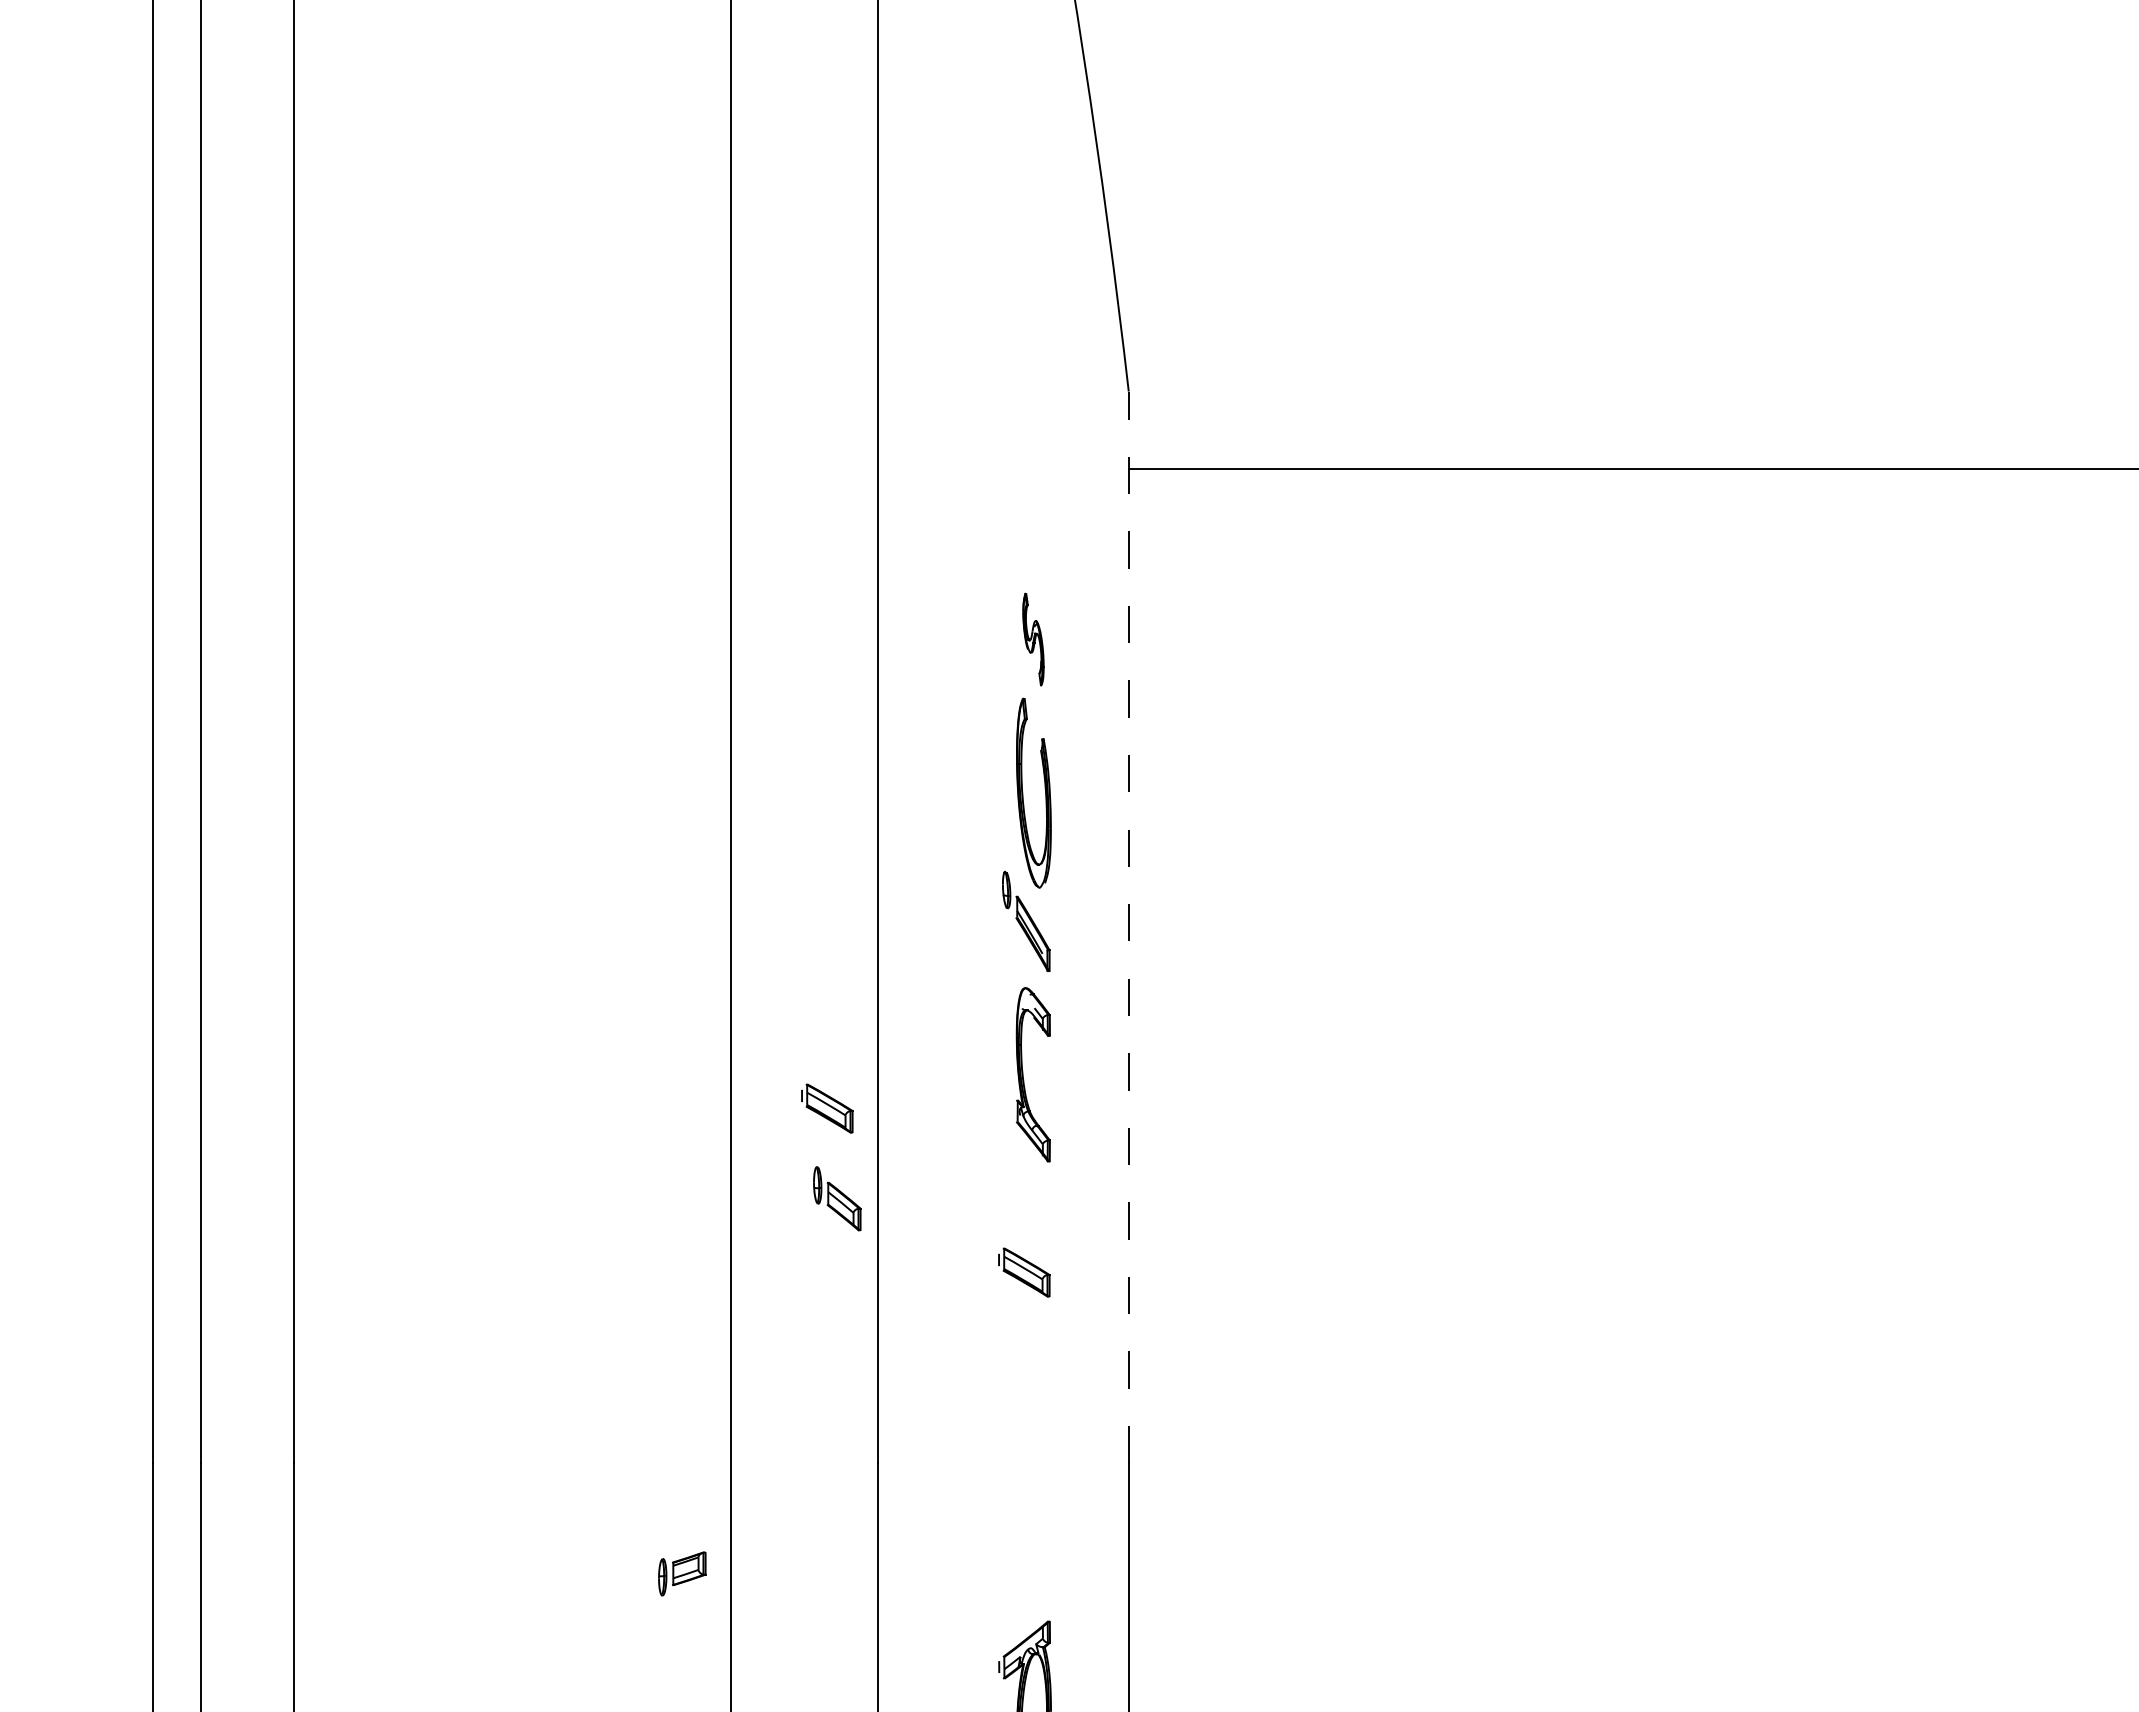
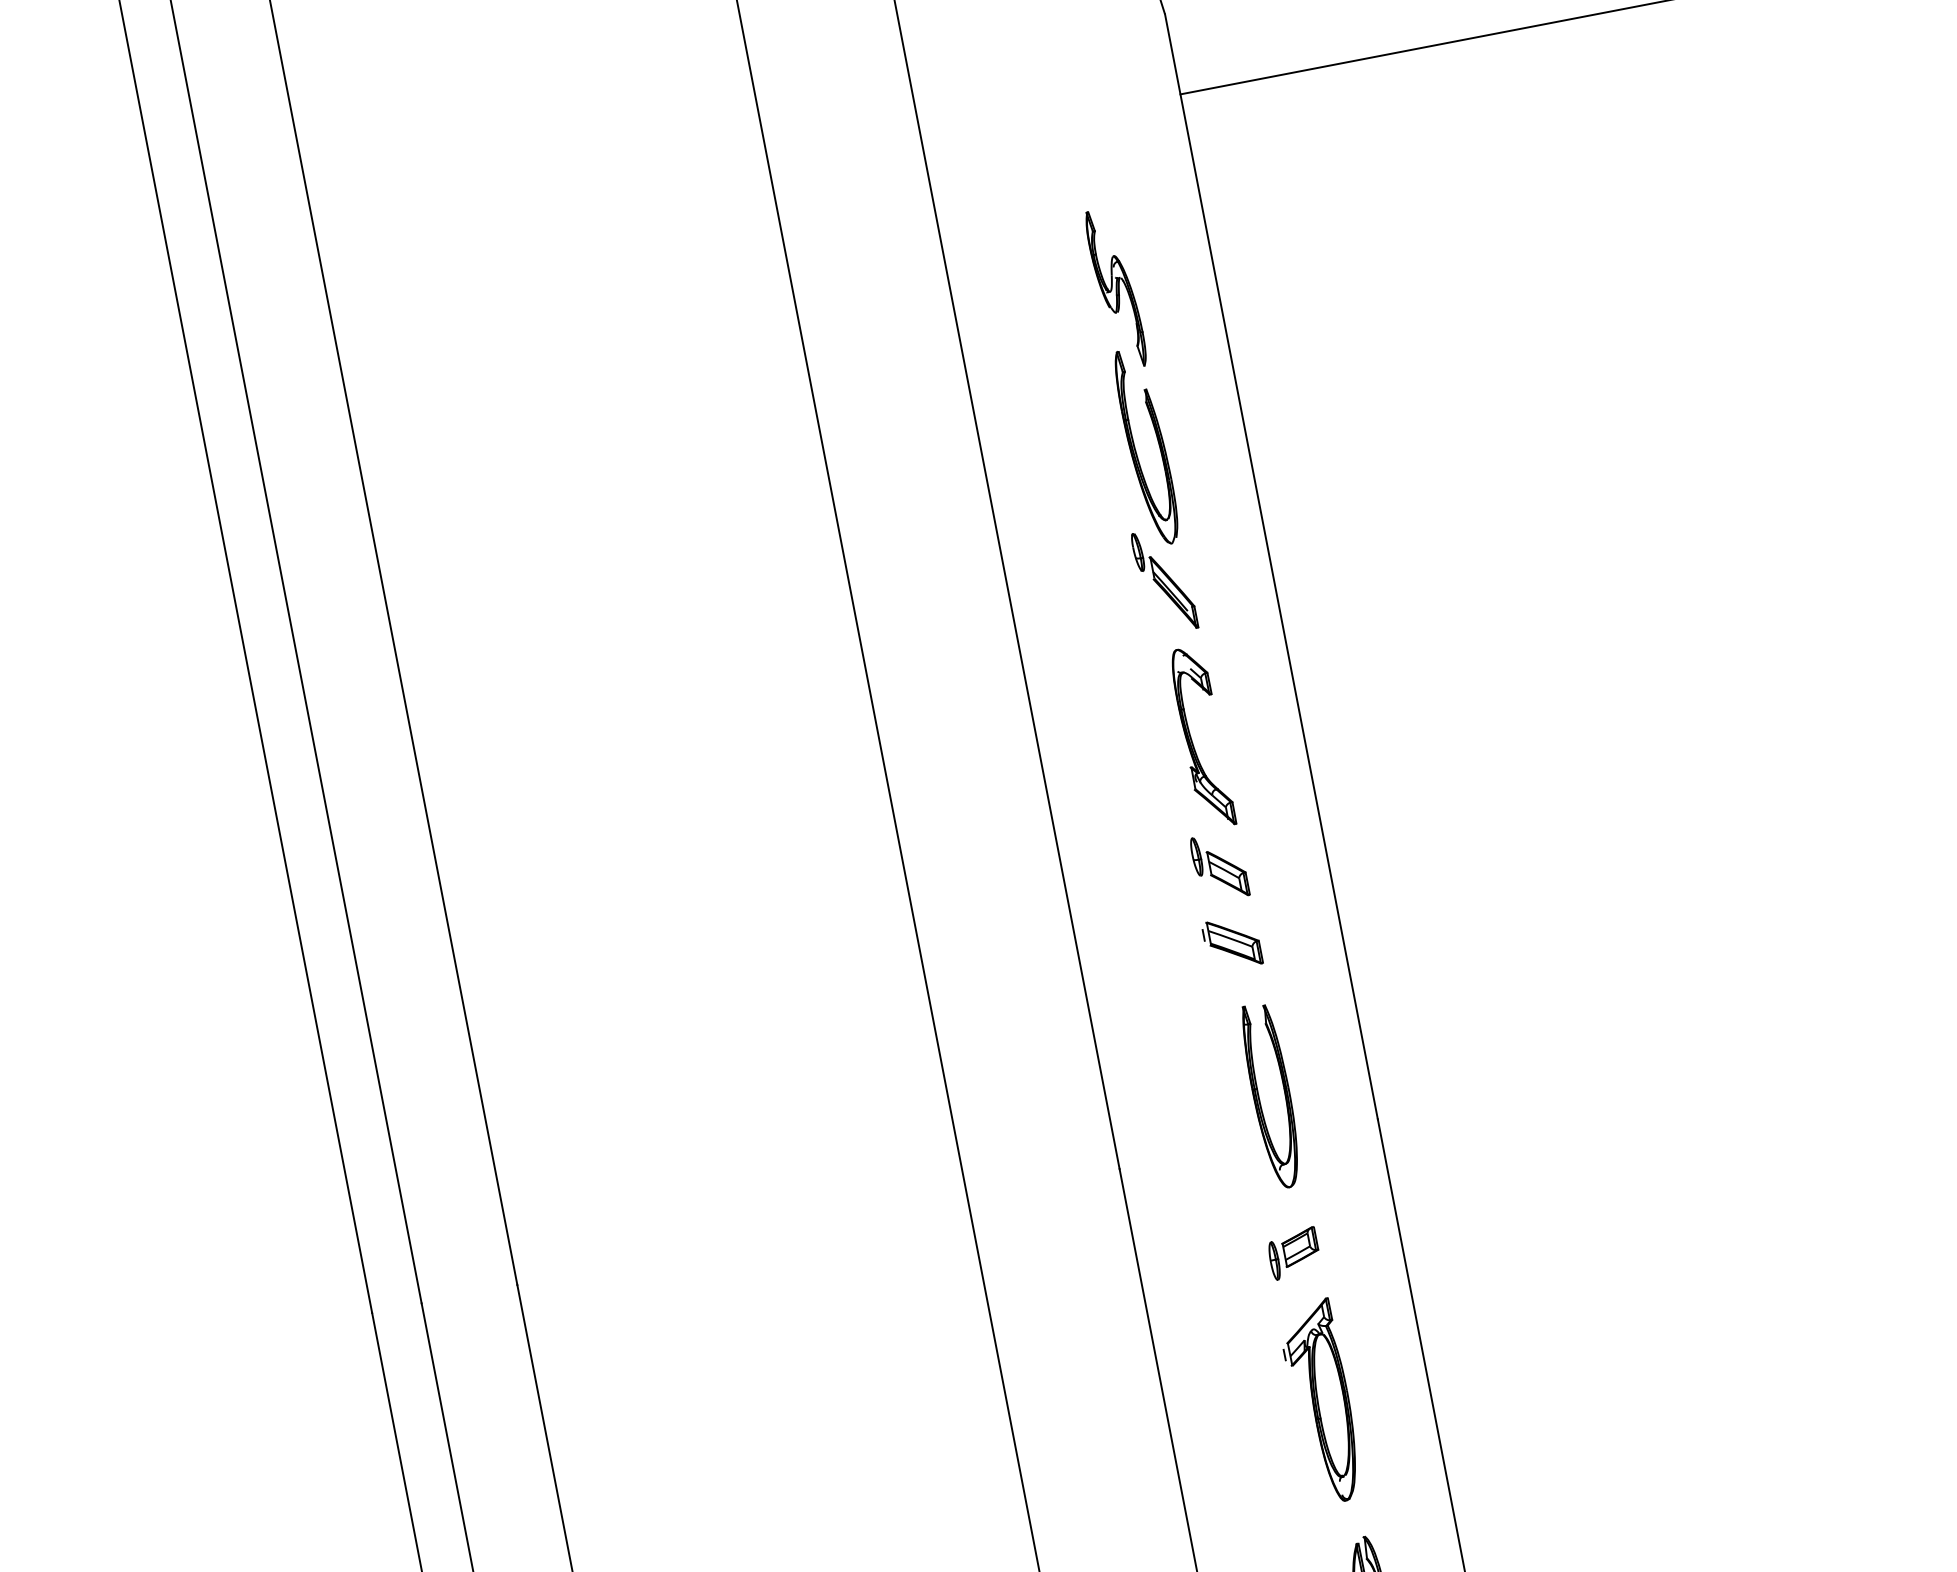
part: (1033, 639) -> (1116, 288), size x1.67
line: (1128, 927) -> (1271, 566), dashed -> solid
part: (827, 1108) -> (996, 813), removed
part: (837, 1198) -> (1219, 866), moved
part: (1022, 1422) -> (1260, 1098), added
part: (682, 1573) -> (1294, 1253), moved

